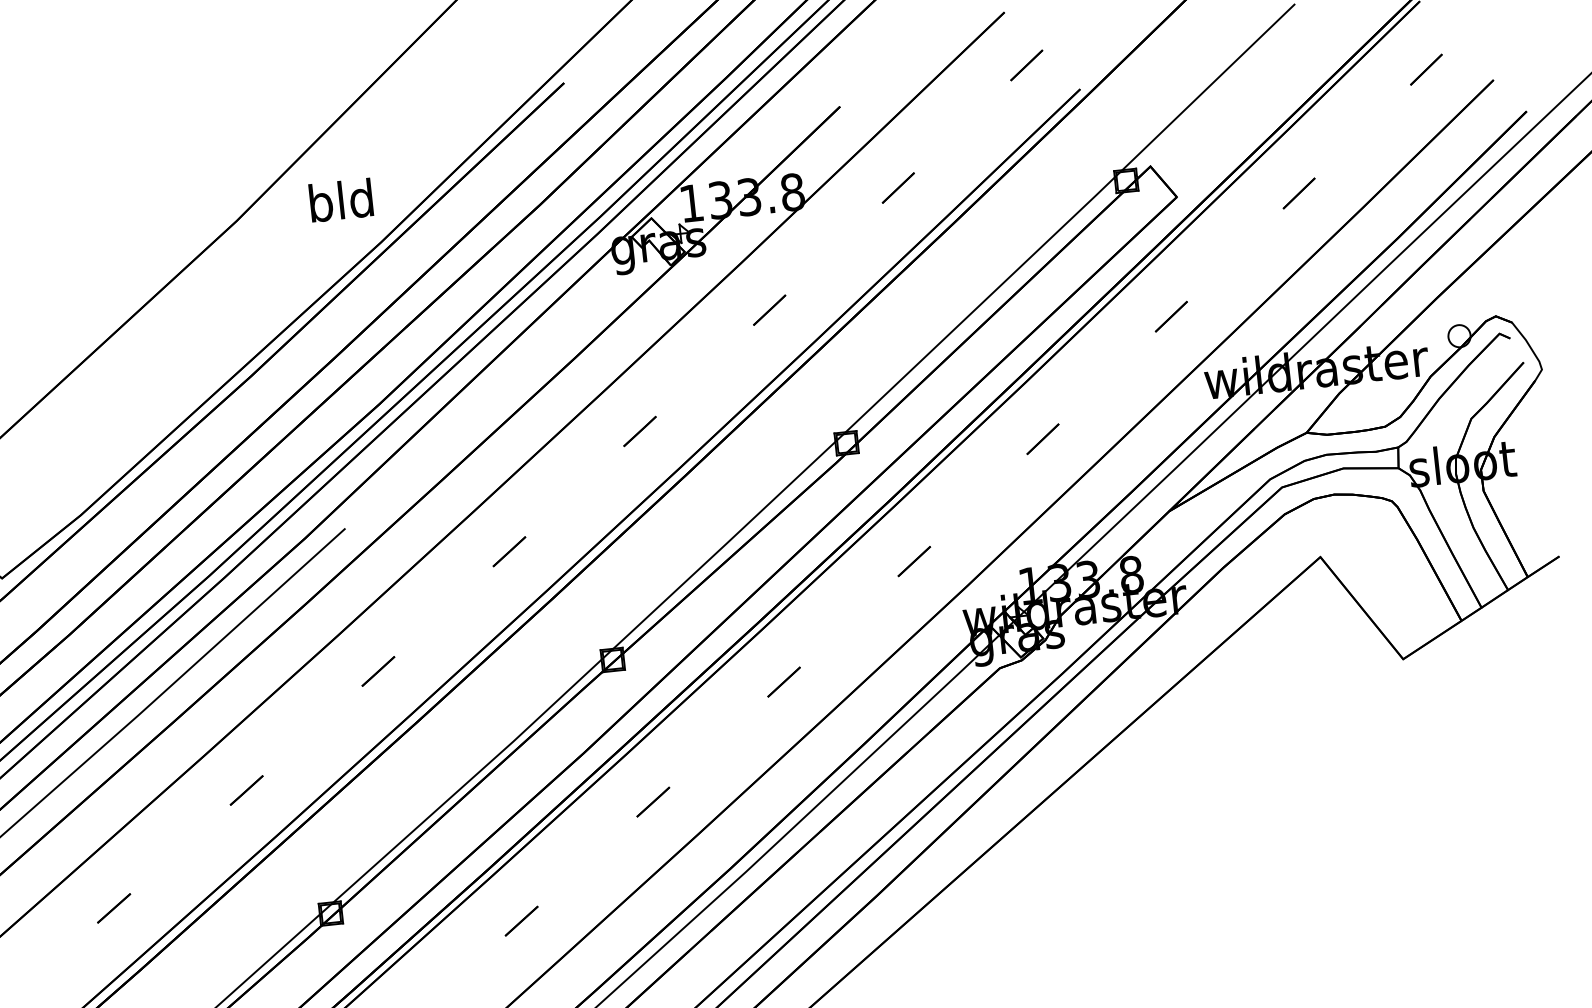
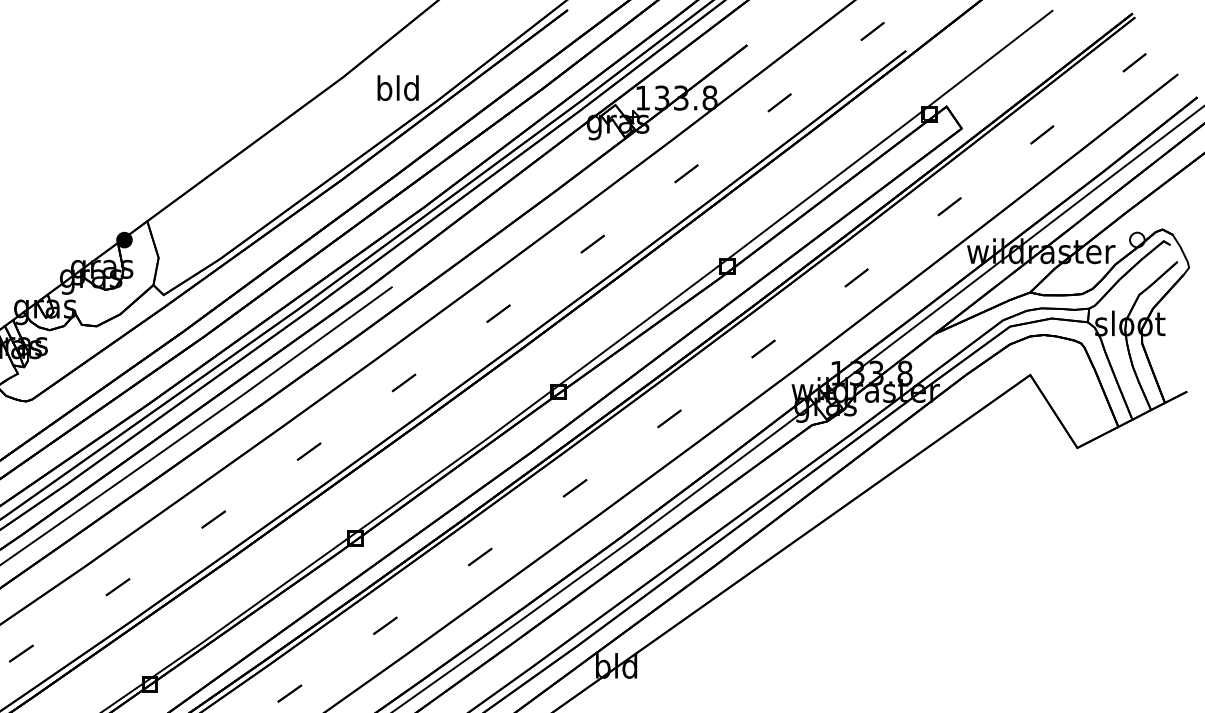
text: (340, 200) -> (397, 88), moved

